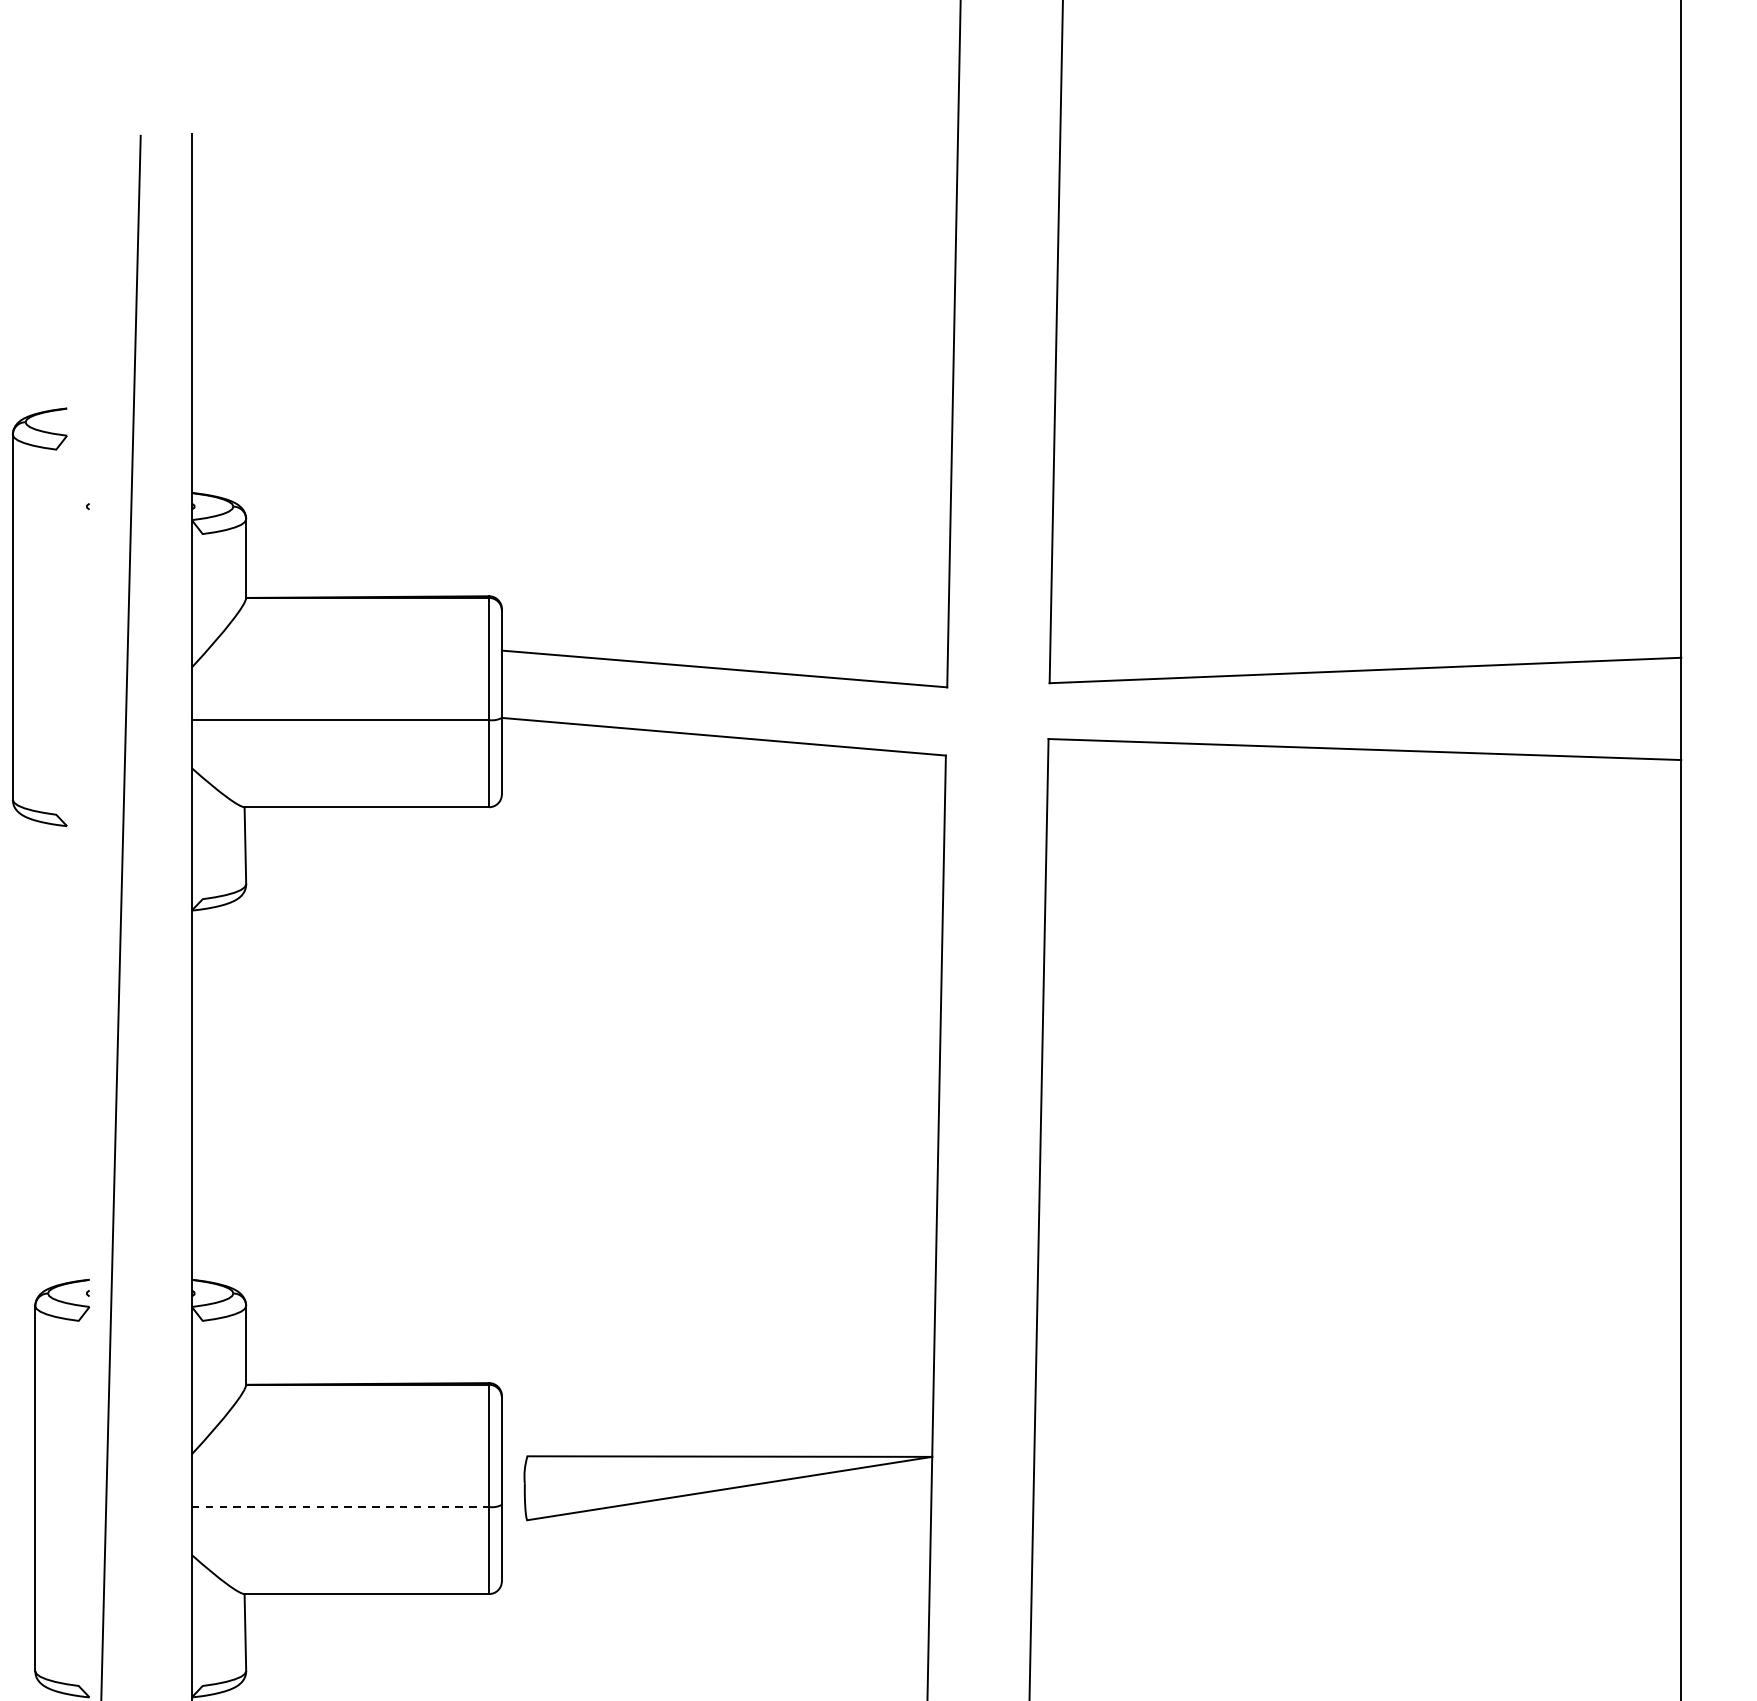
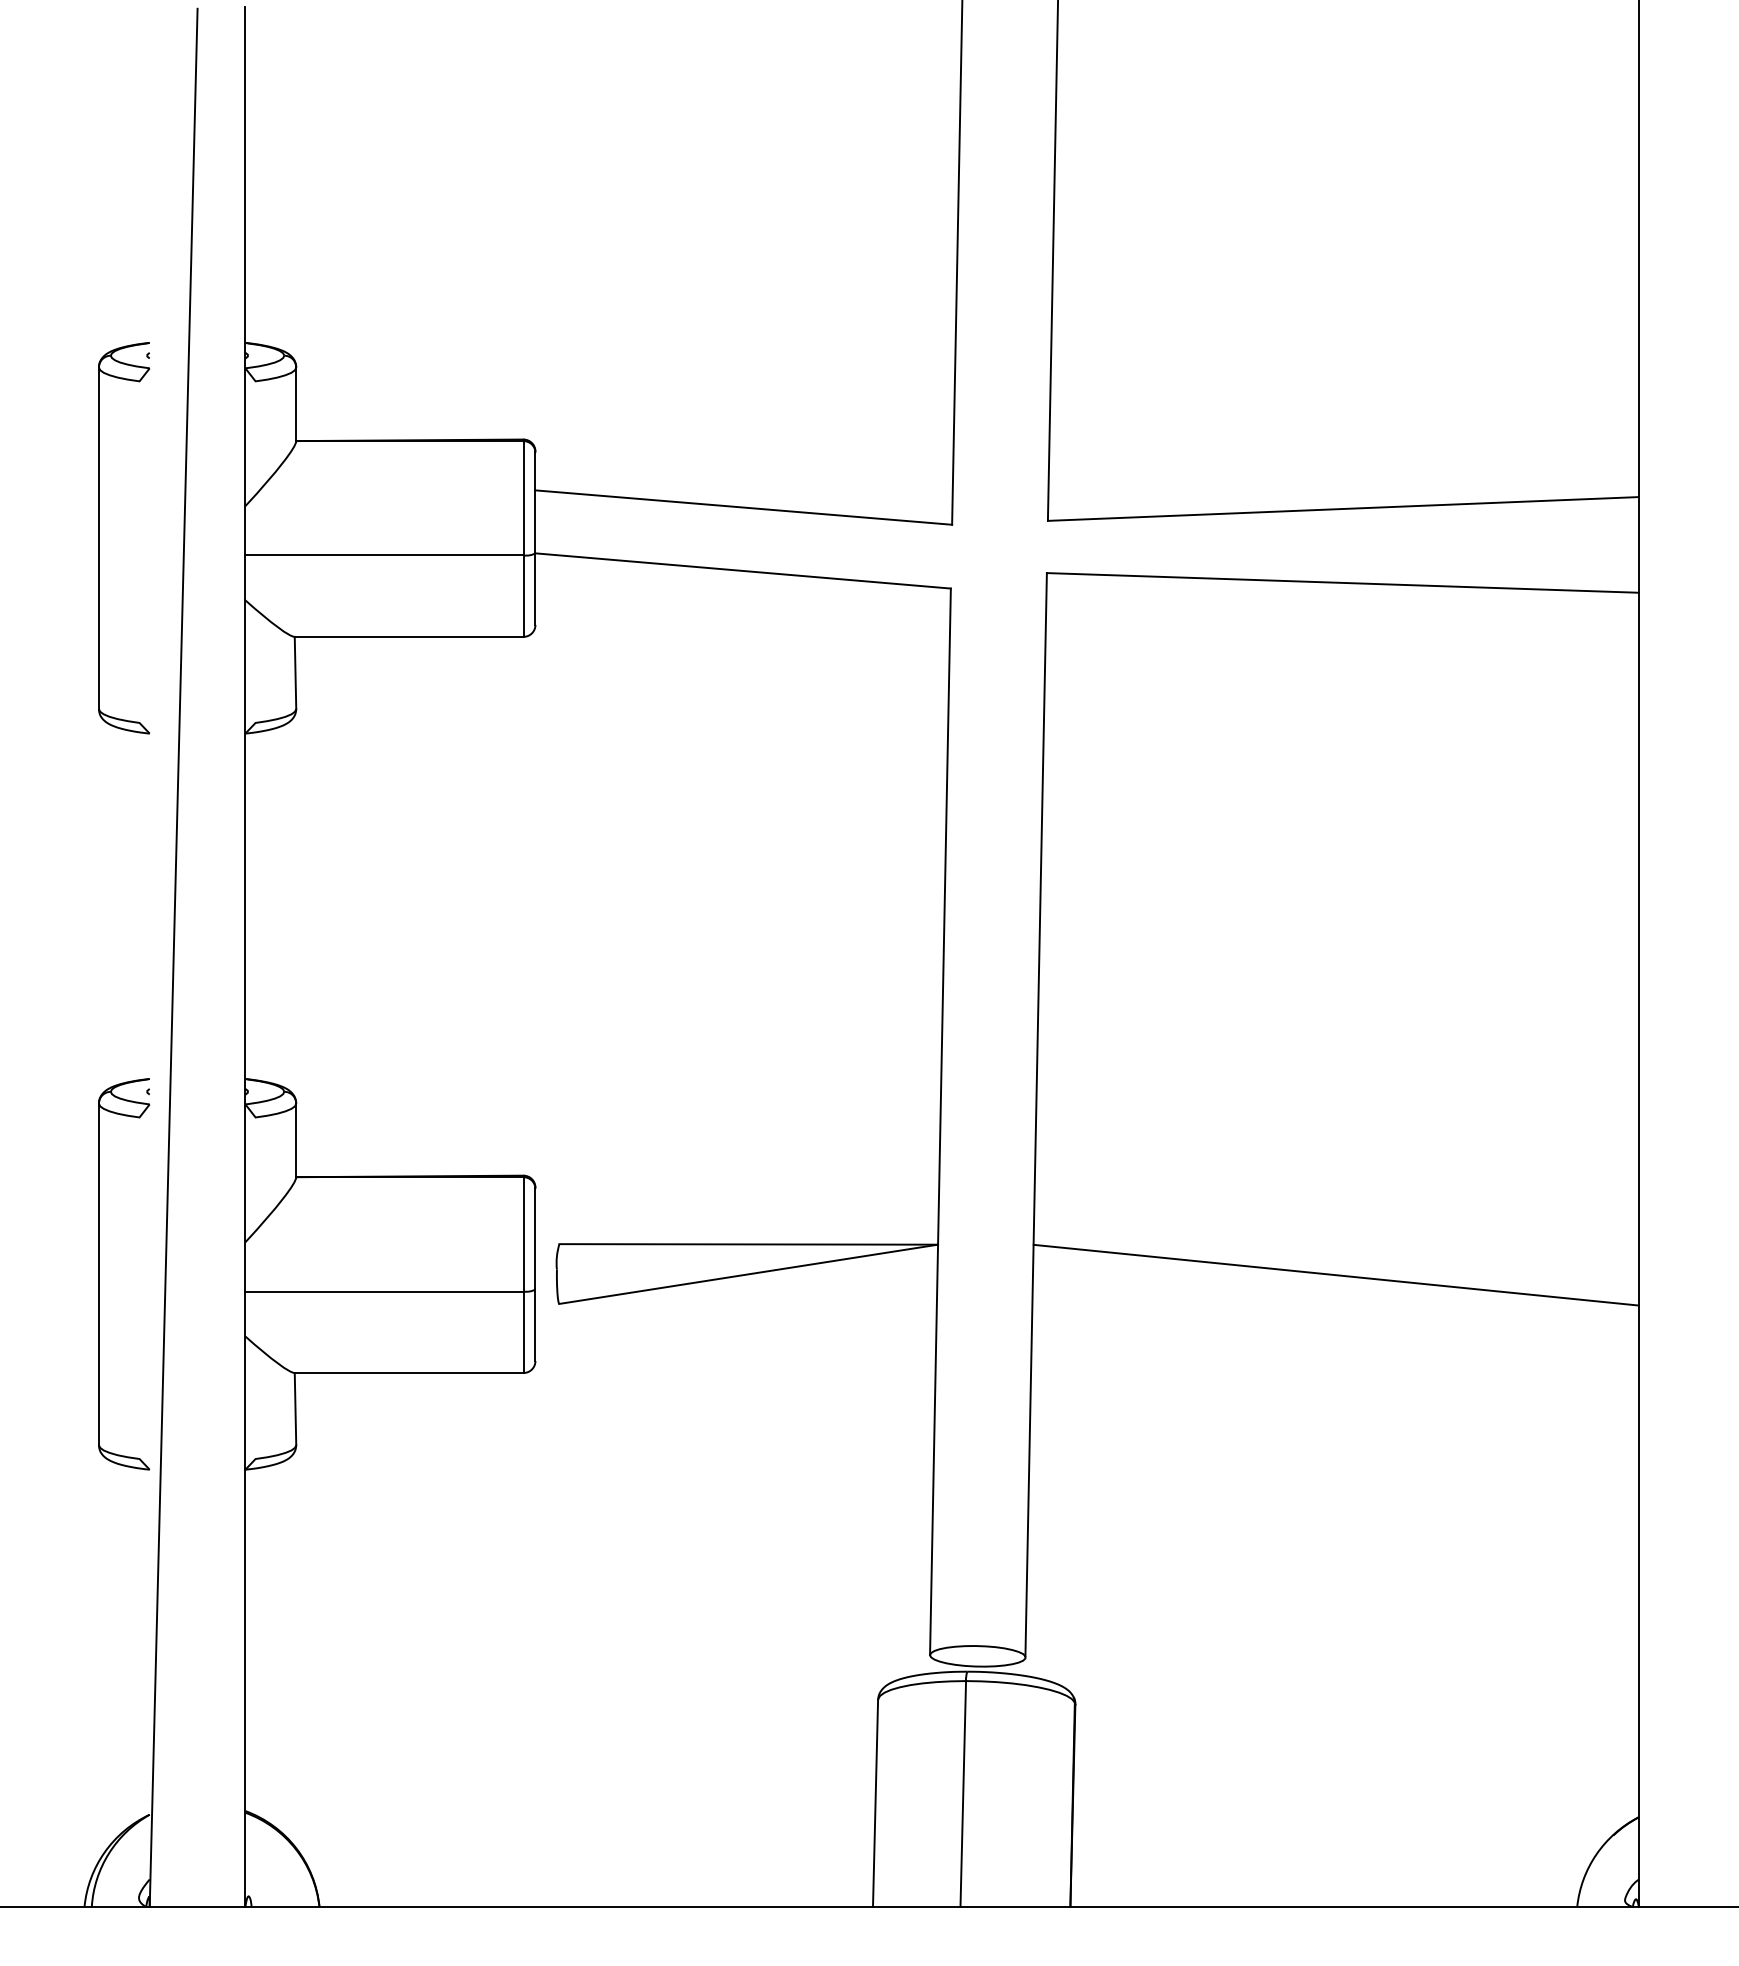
part: (13, 617) -> (99, 538), moved
line: (1357, 1488) -> (1335, 1274), added
line: (340, 1506) -> (384, 1291), dashed -> solid

